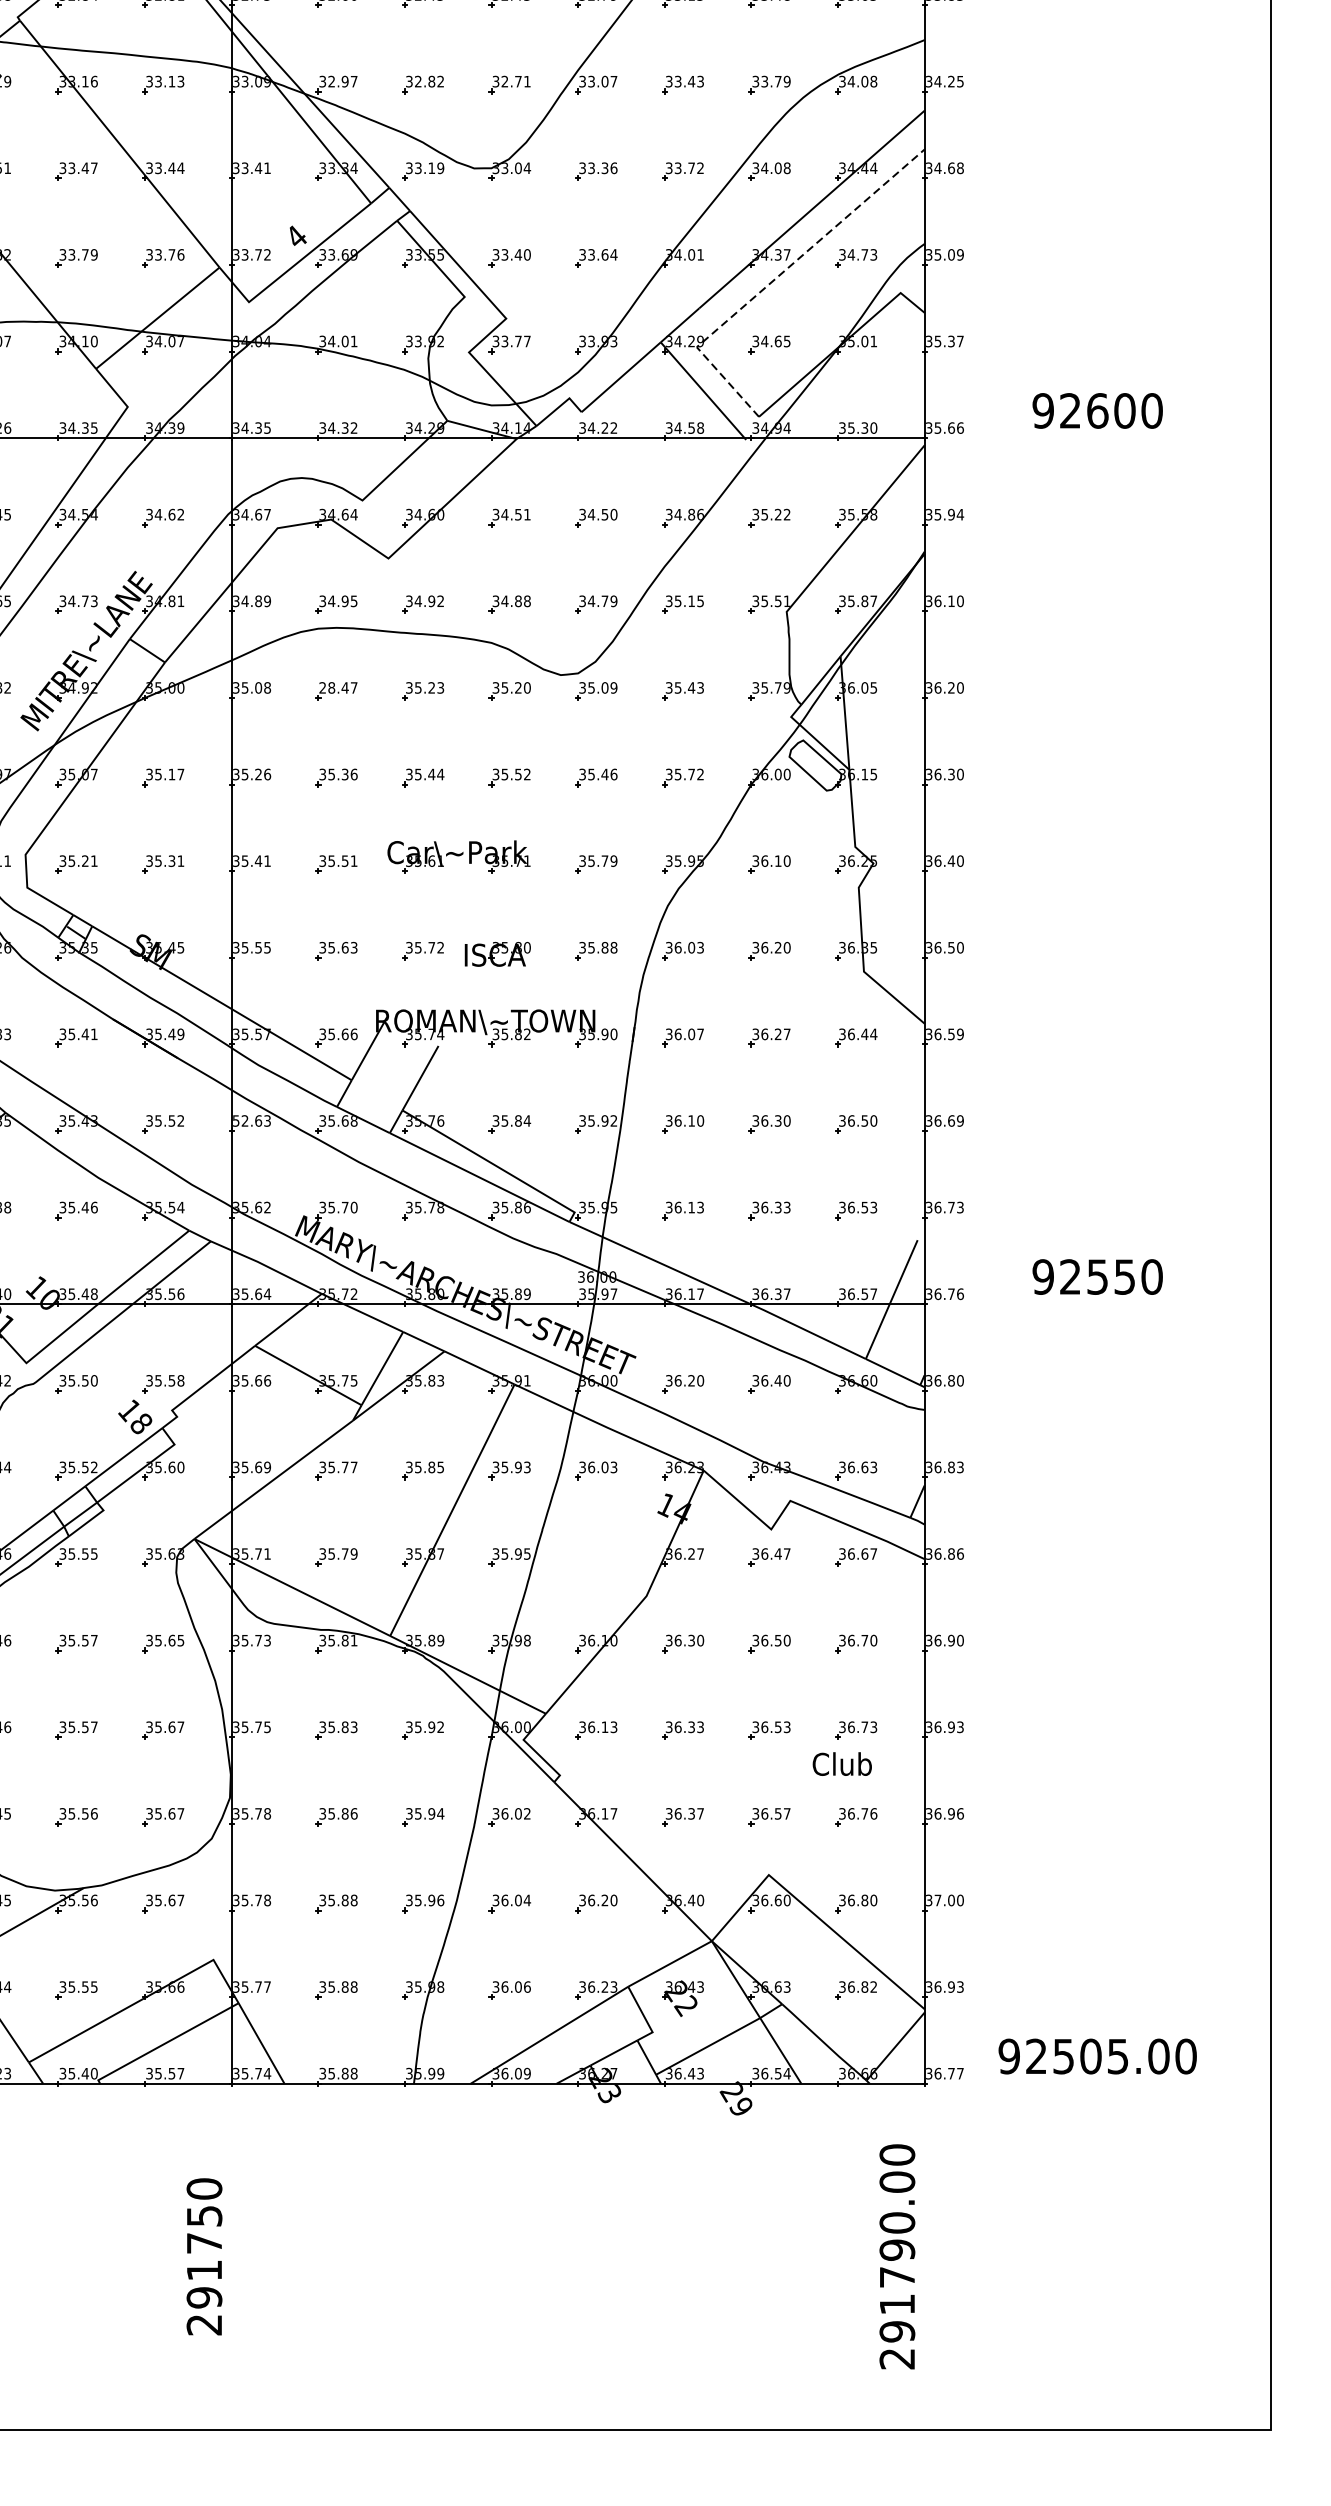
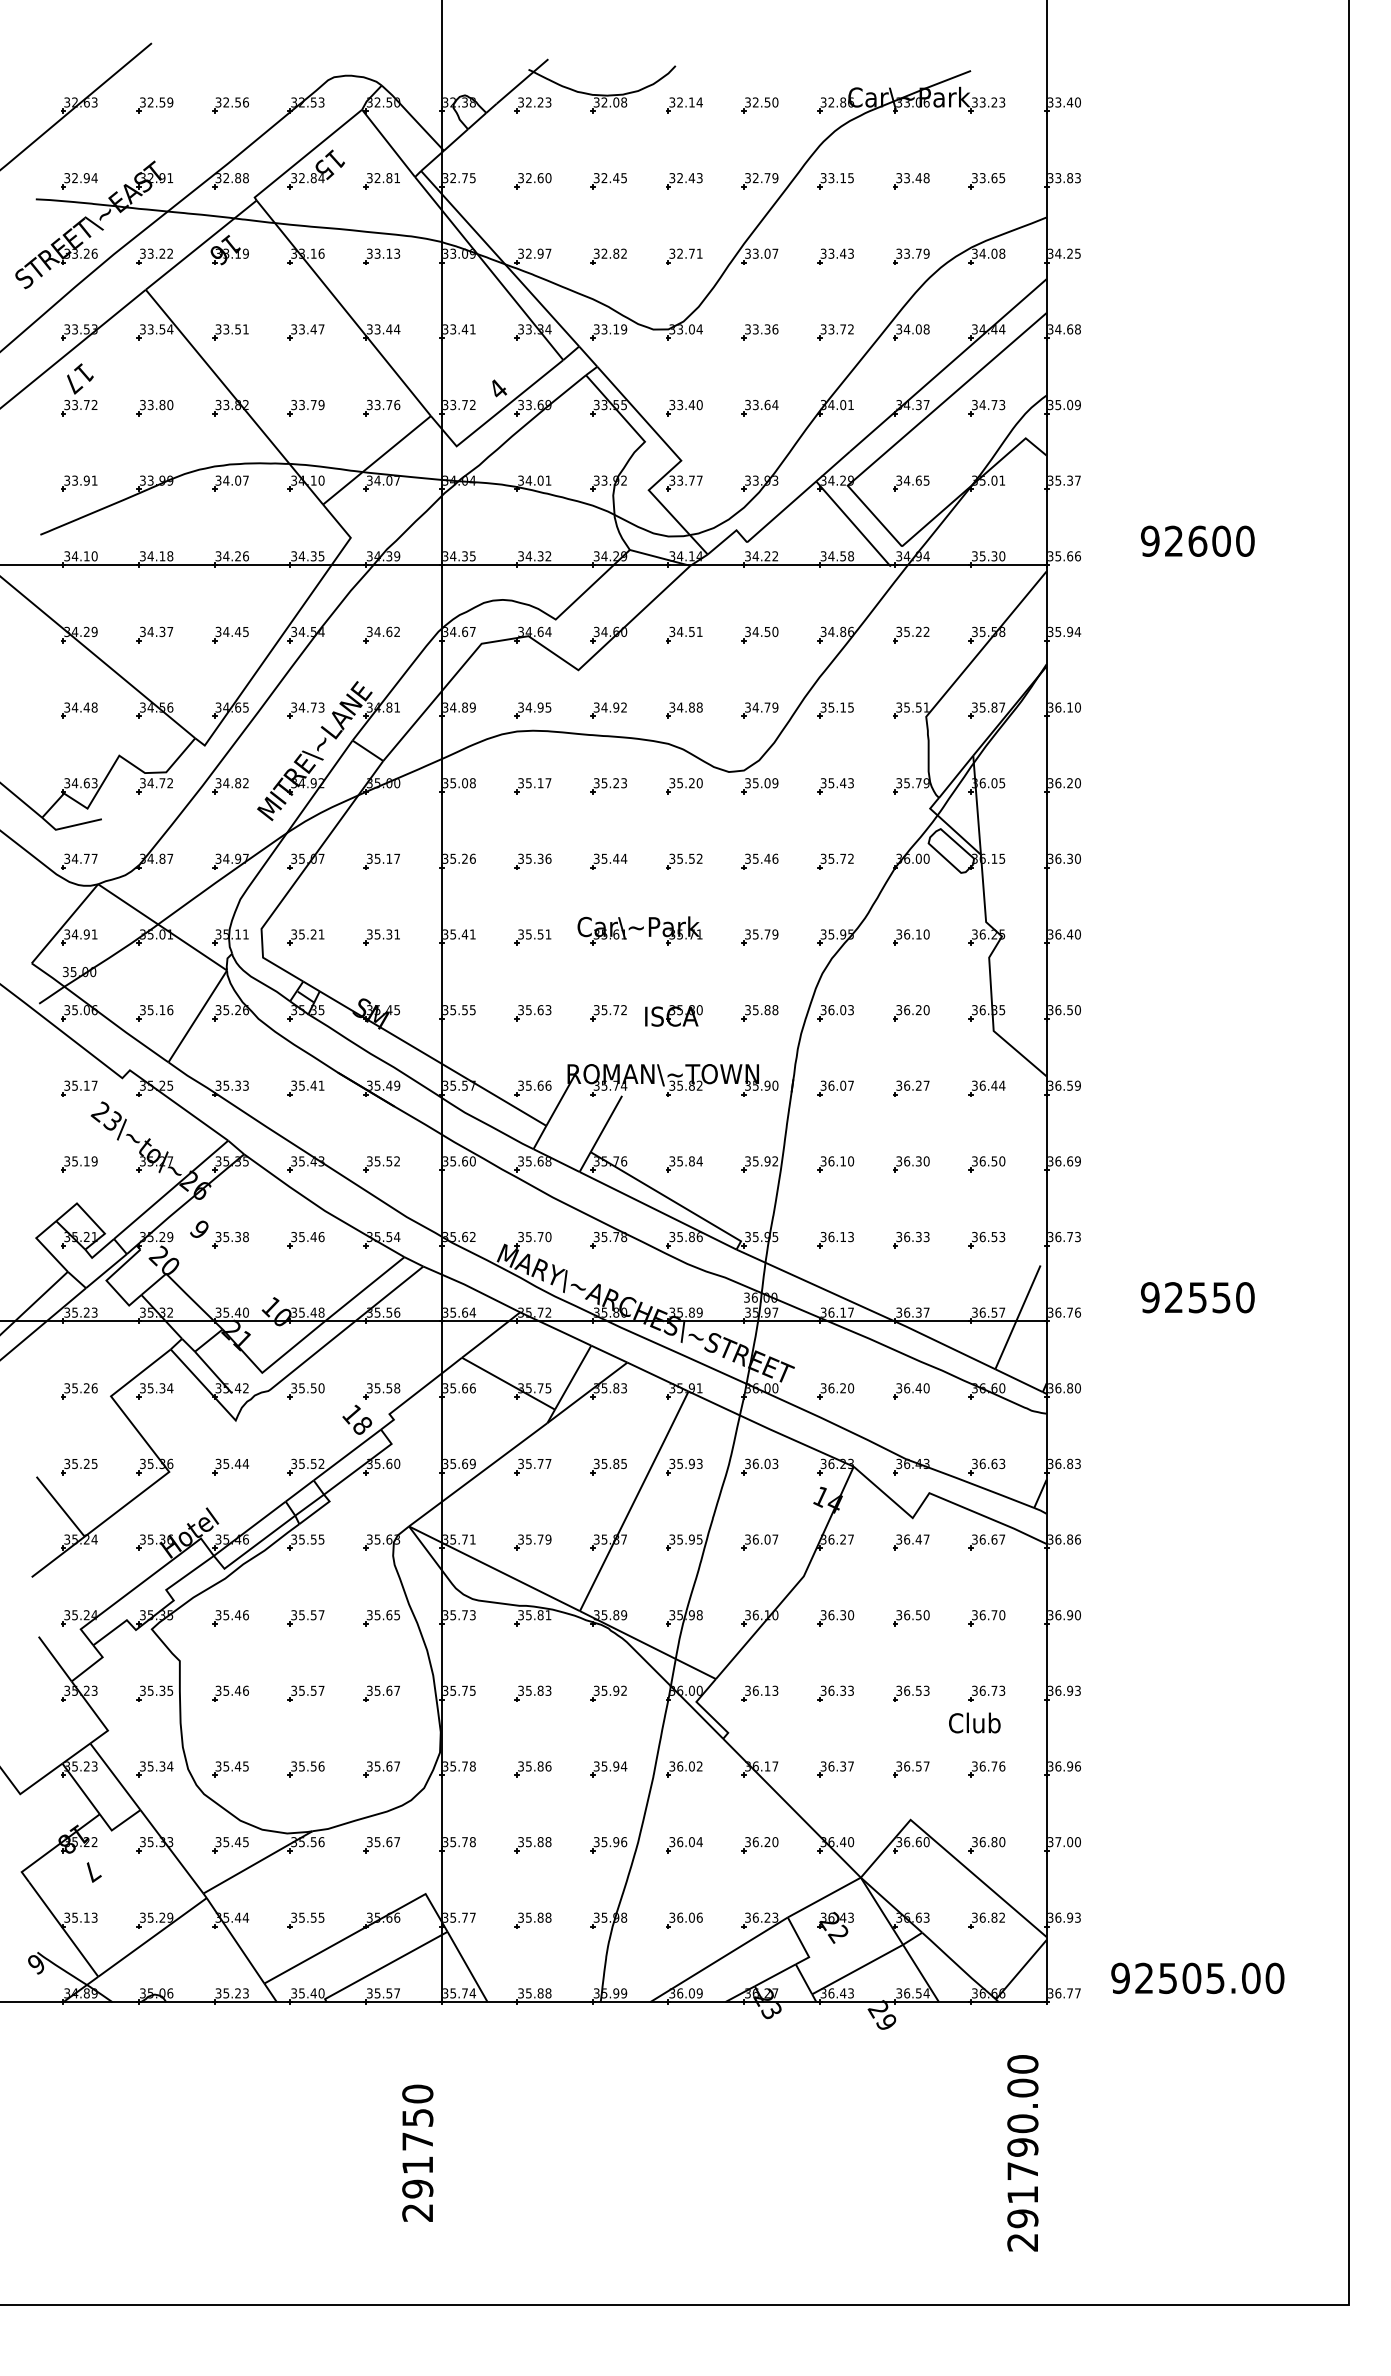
line: (775, 279) -> (916, 426), dashed -> solid
text: (333, 688) -> (530, 783), 28.47 -> 35.17
text: (252, 1121) -> (459, 1161), 52.63 -> 35.60
part: (595, 1557) -> (759, 1542), added

